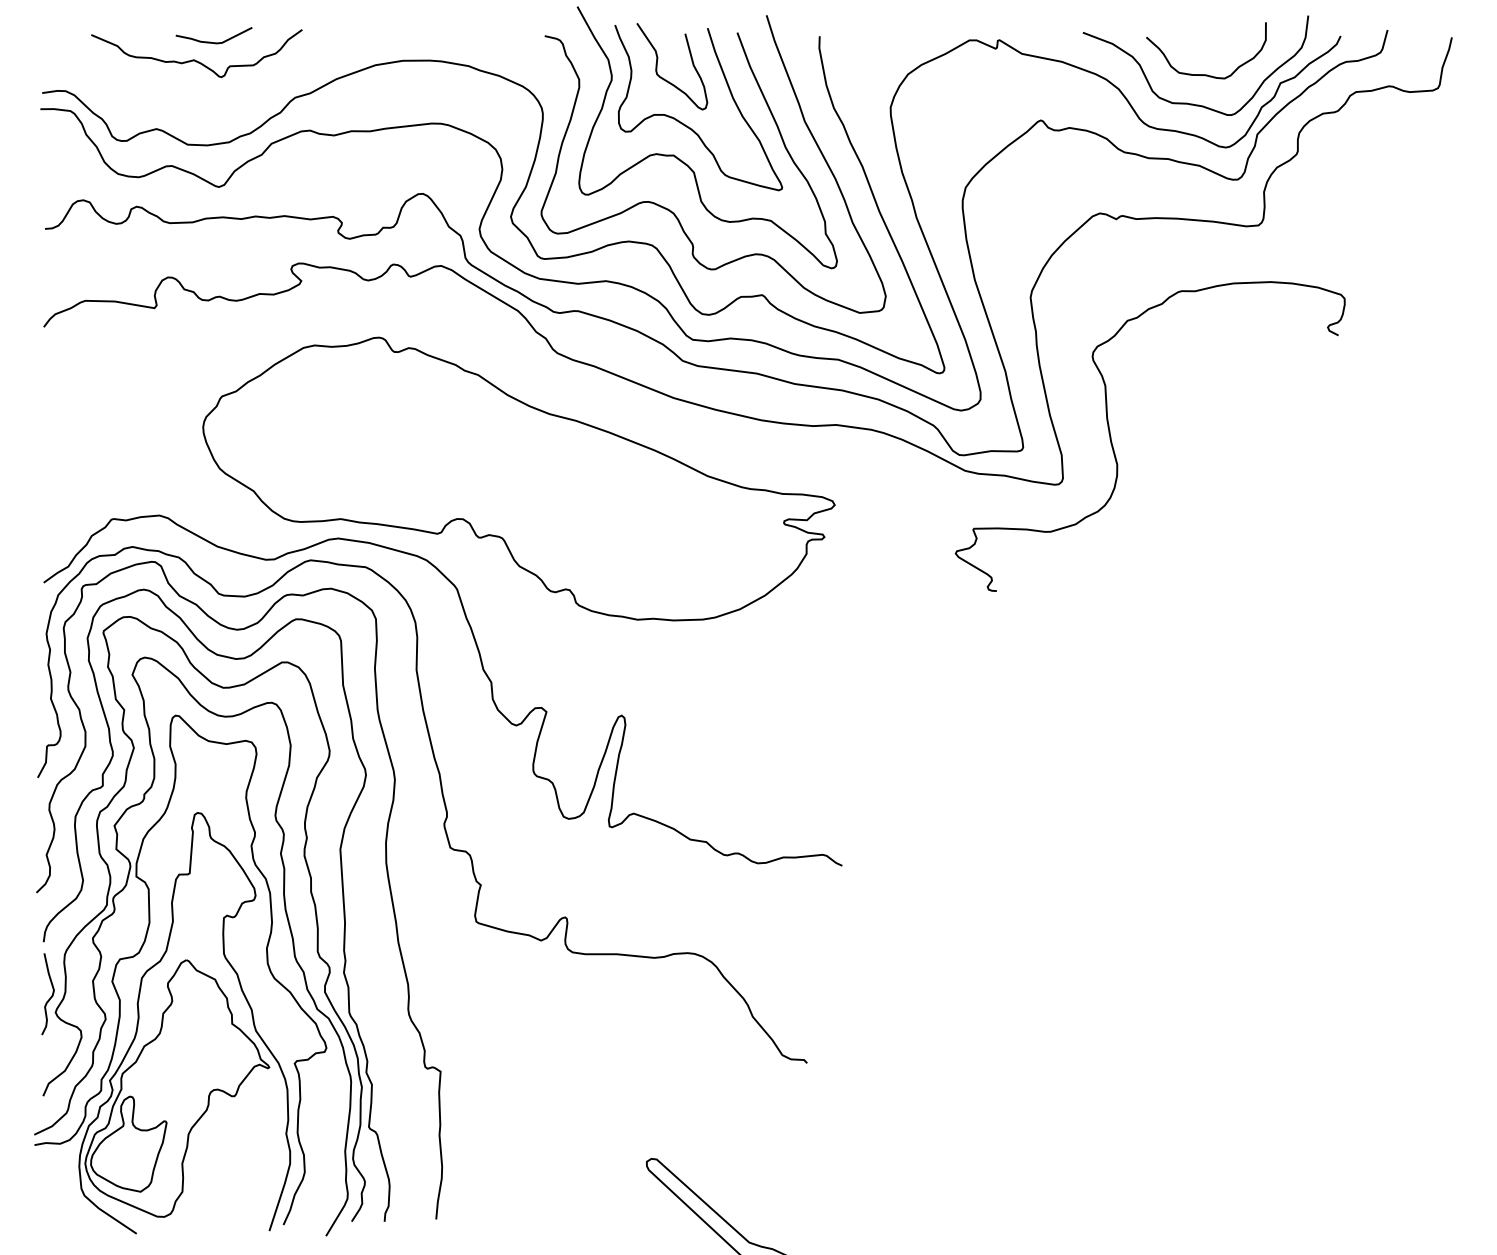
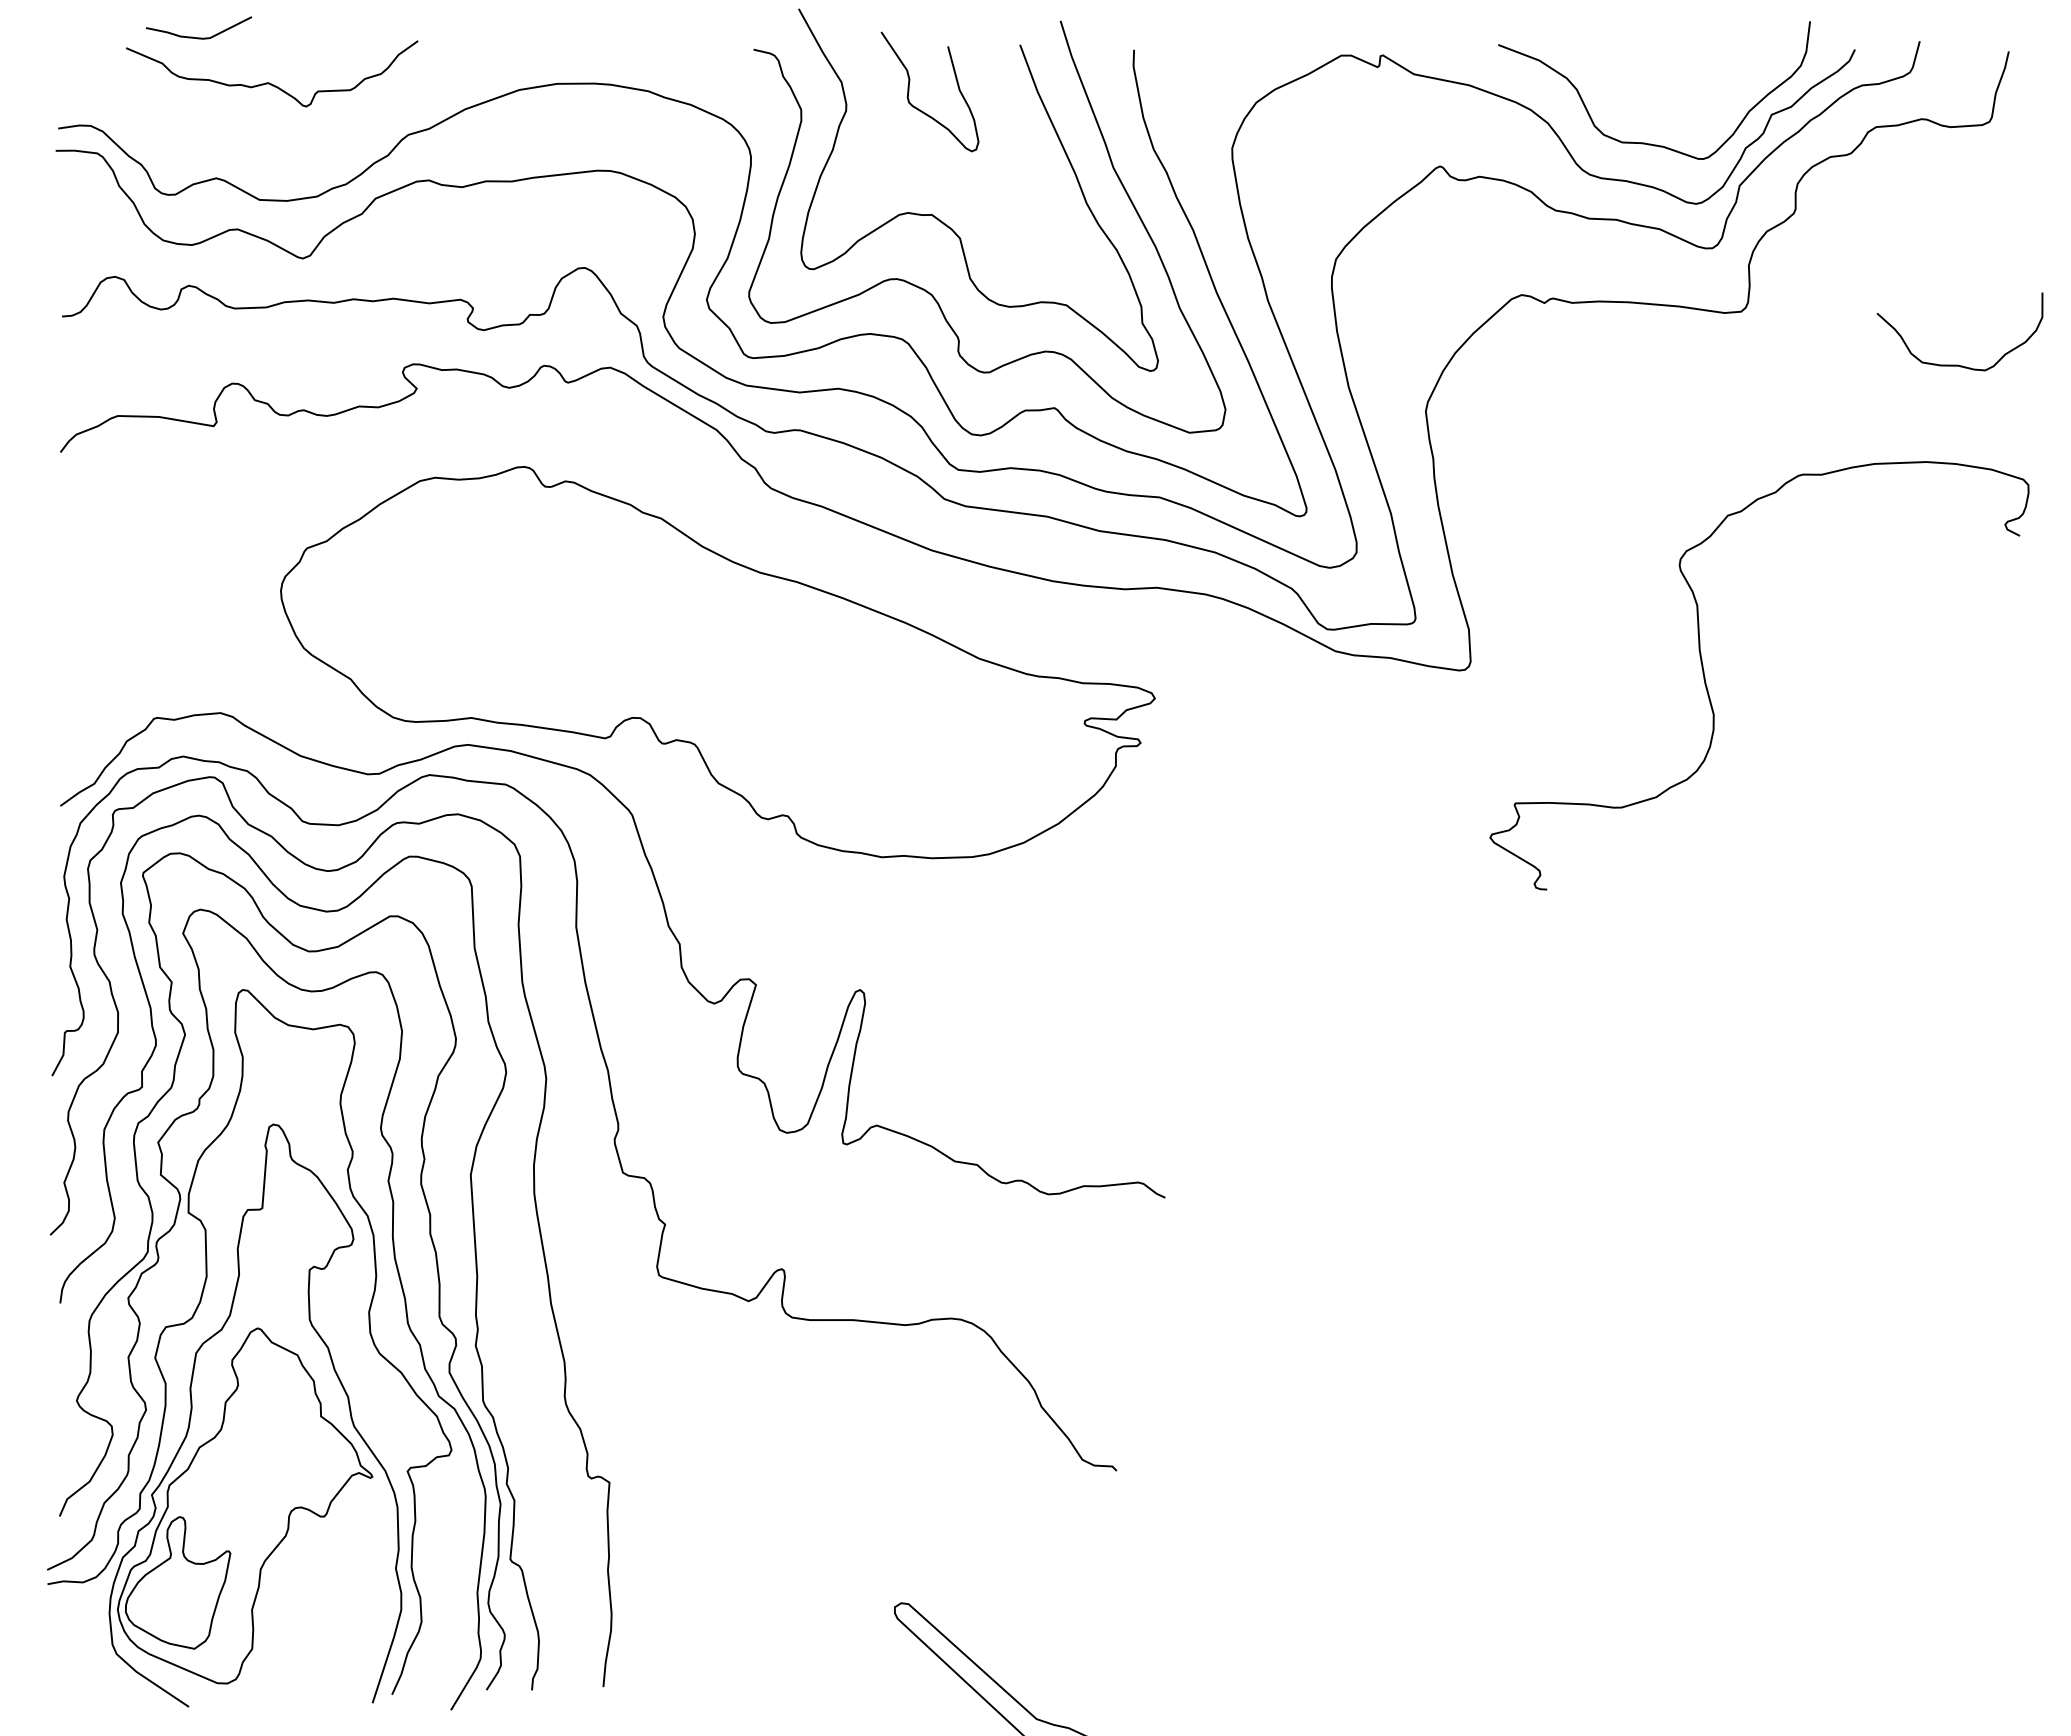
curve: (214, 42) -> (199, 37), moved
curve: (1205, 74) -> (1958, 364), moved
curve: (687, 125) -> (950, 173), removed
curve: (1112, 444) -> (1707, 686), moved
curve: (51, 996) -> (70, 1378), removed

